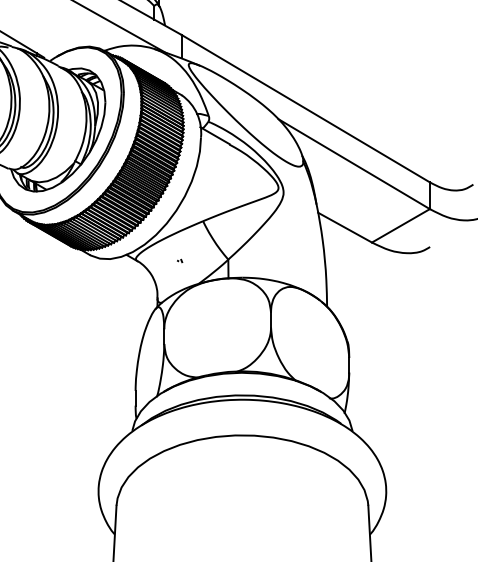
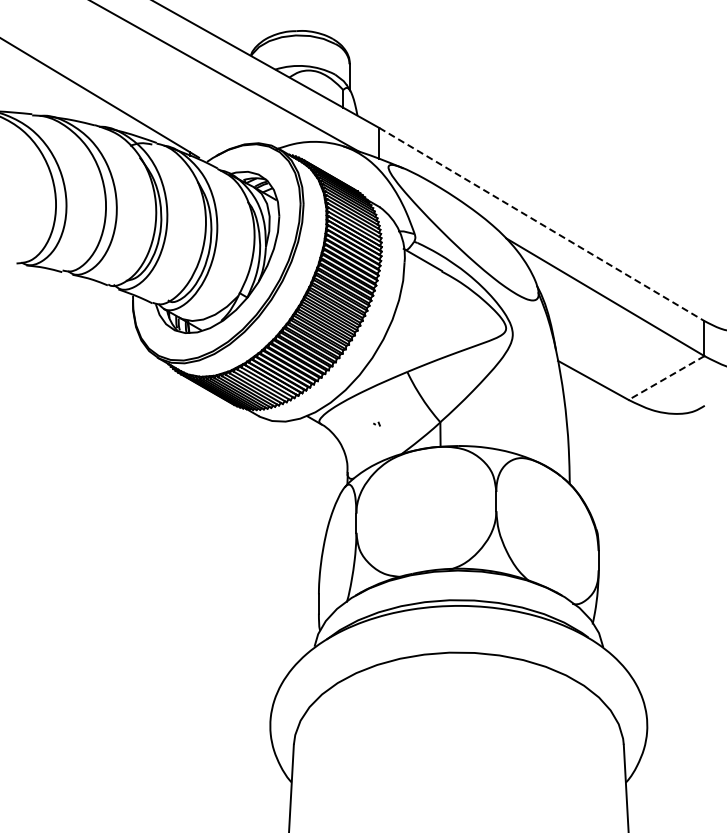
line: (306, 108) -> (542, 224), solid -> dashed
line: (400, 226) -> (666, 378), solid -> dashed

